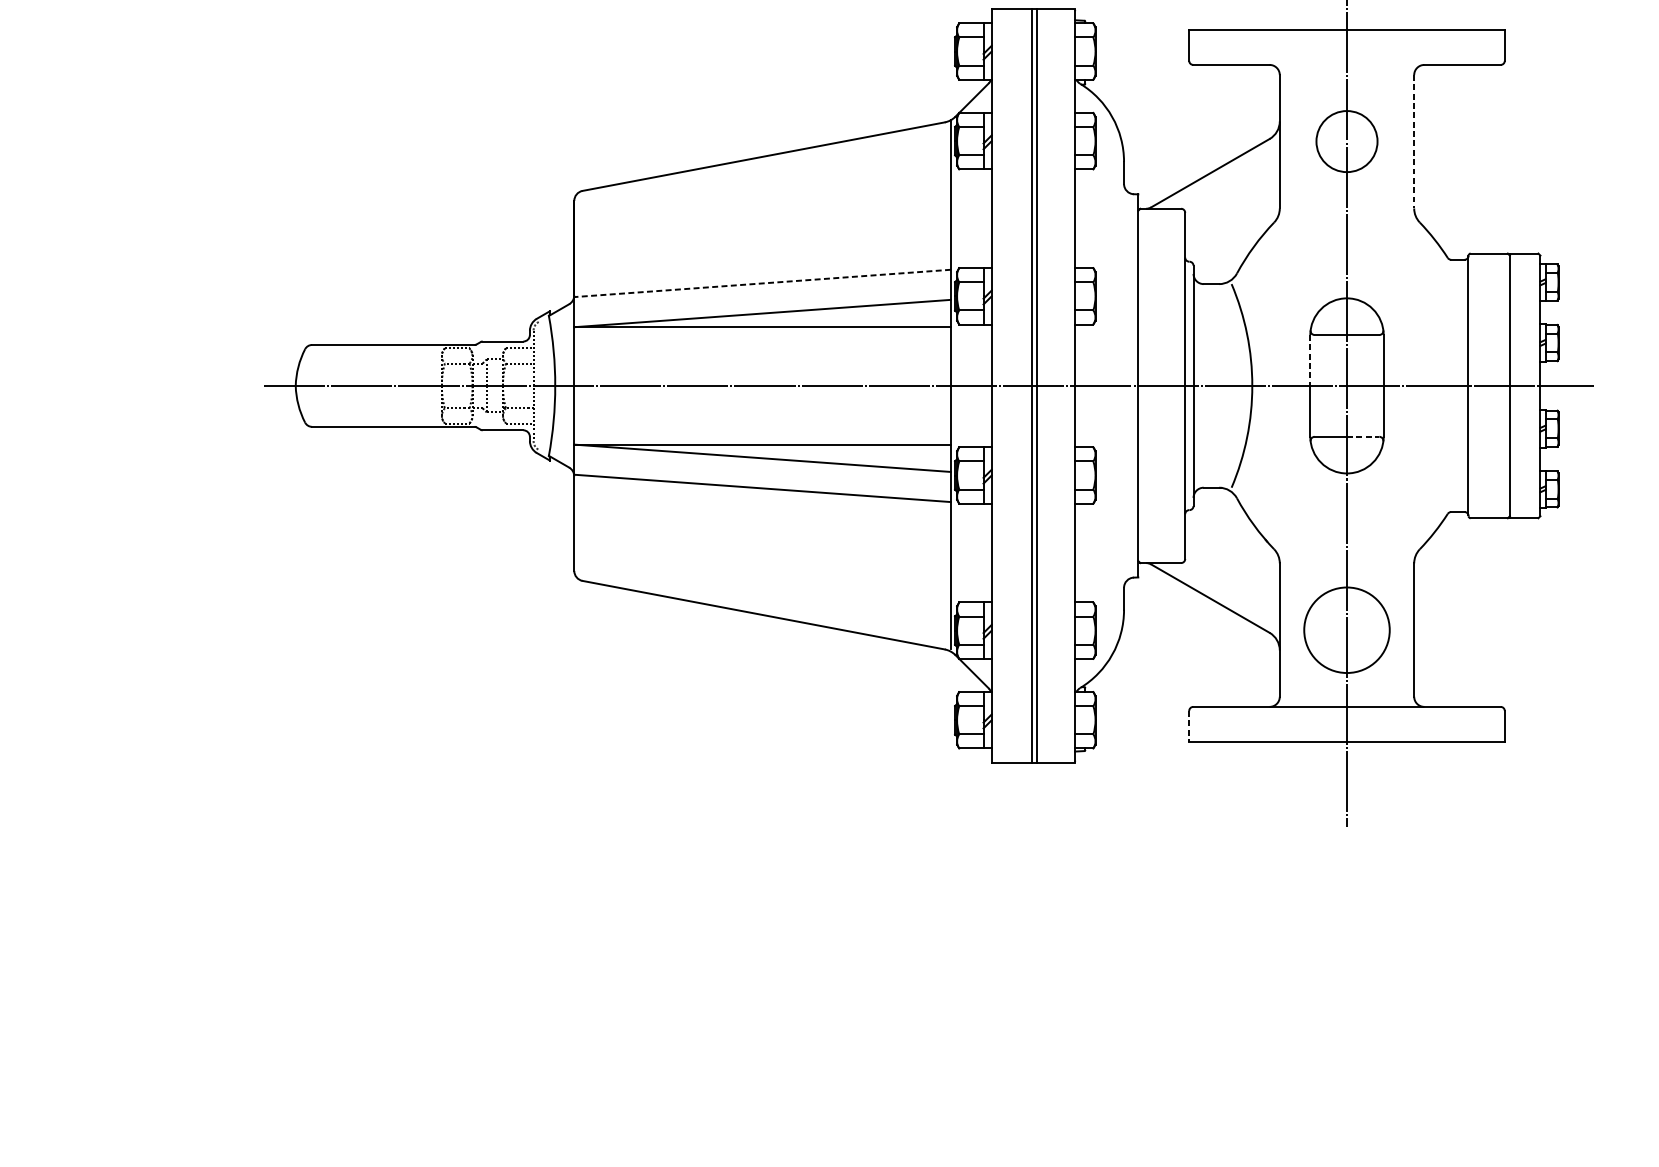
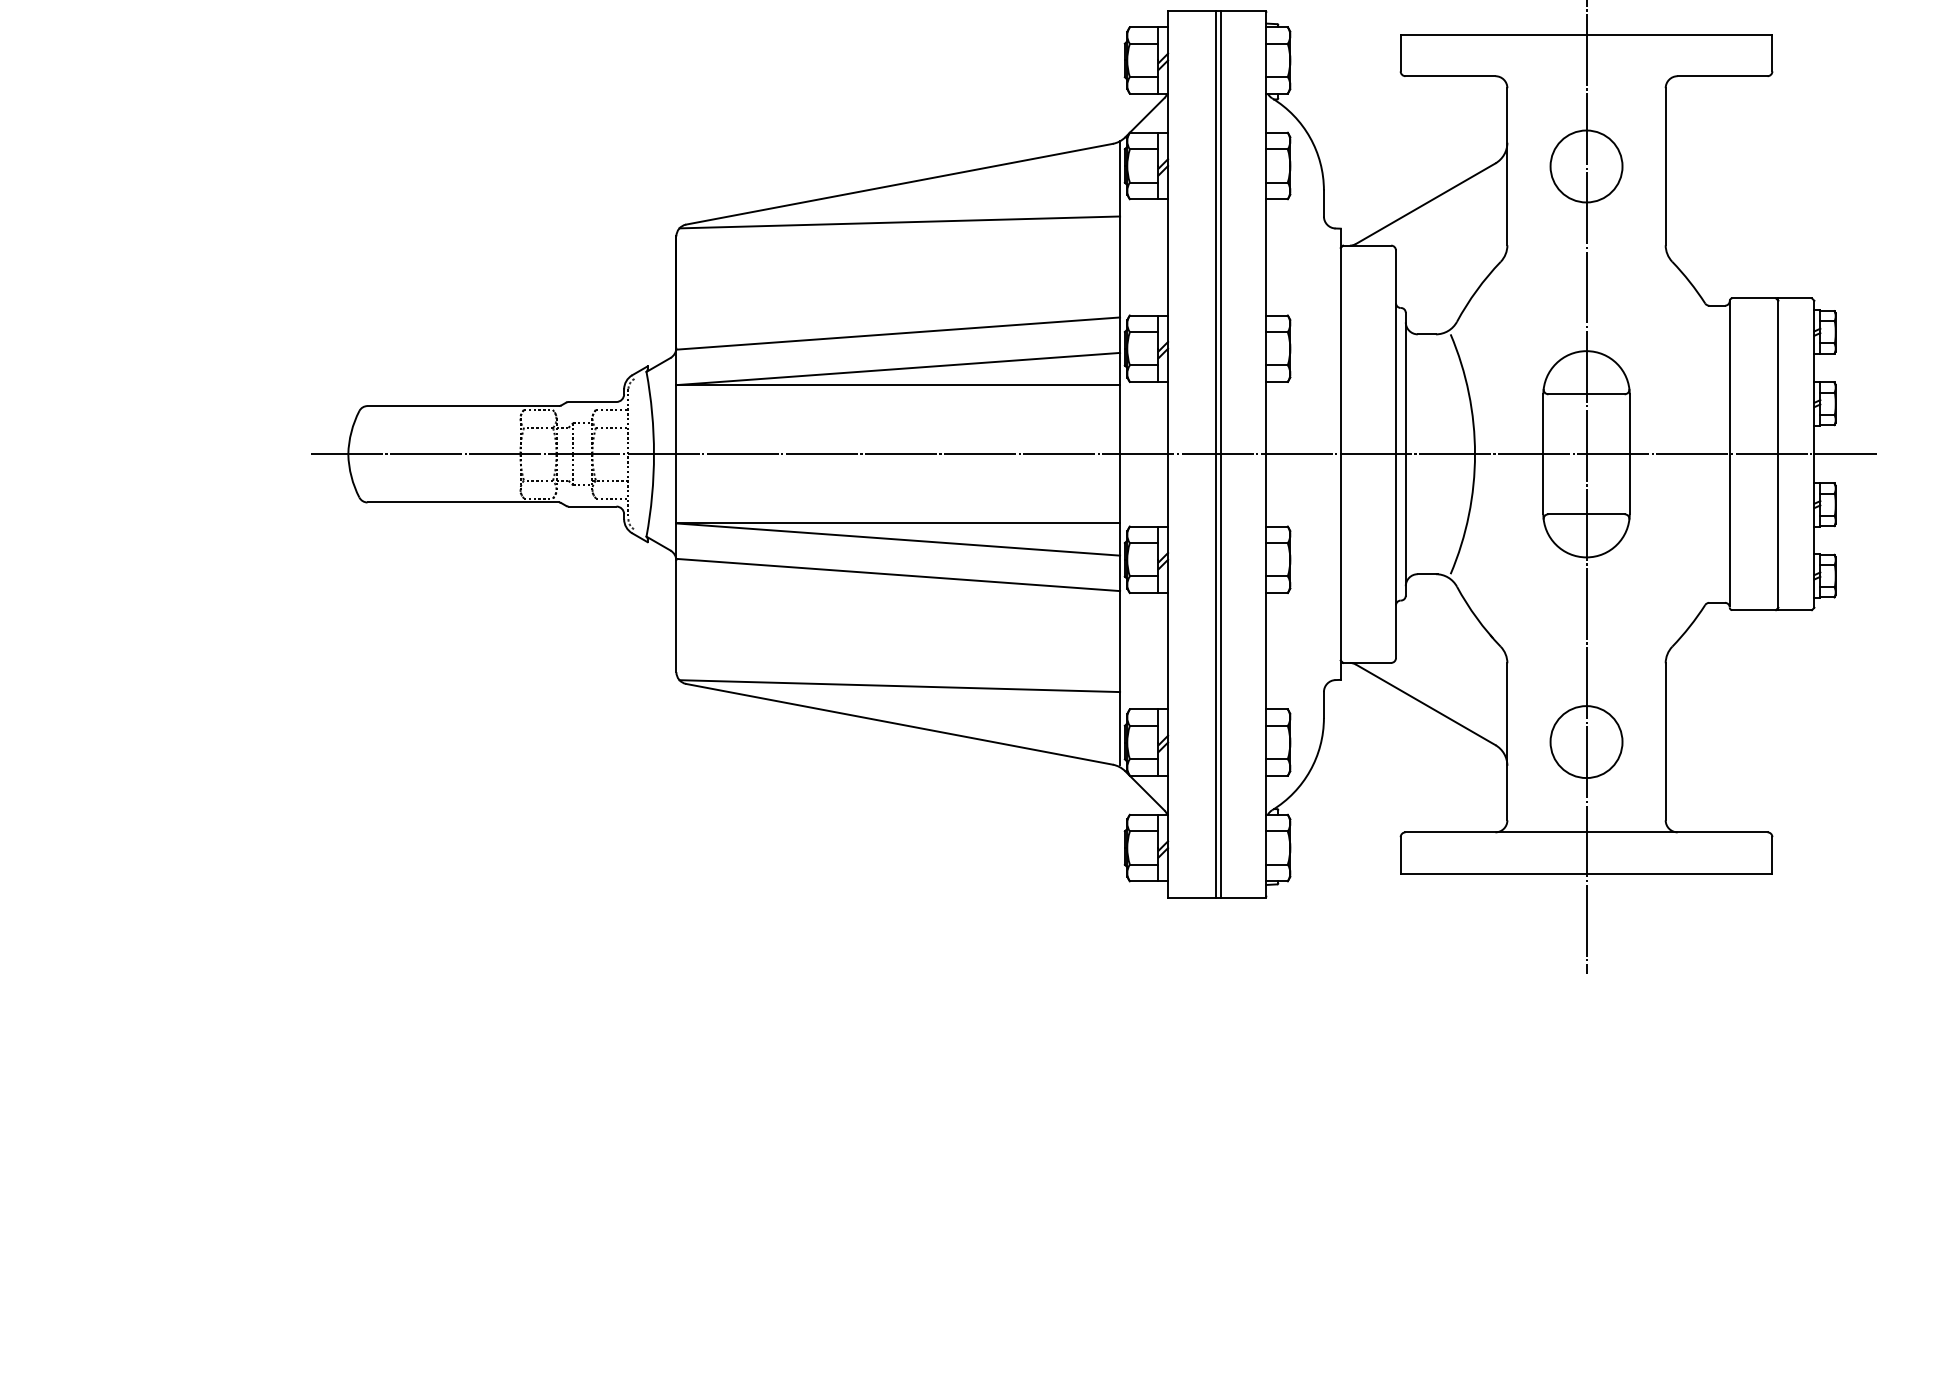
line: (1414, 141) -> (1665, 166), dashed -> solid
line: (763, 189) -> (899, 222), added
line: (762, 283) -> (898, 333), dashed -> solid
line: (1310, 360) -> (1543, 424), dashed -> solid
line: (1363, 437) -> (1606, 514), dashed -> solid
line: (763, 583) -> (899, 686), added
circle: (1346, 630) -> (1586, 742), size x0.71
line: (1189, 727) -> (1400, 856), dashed -> solid

